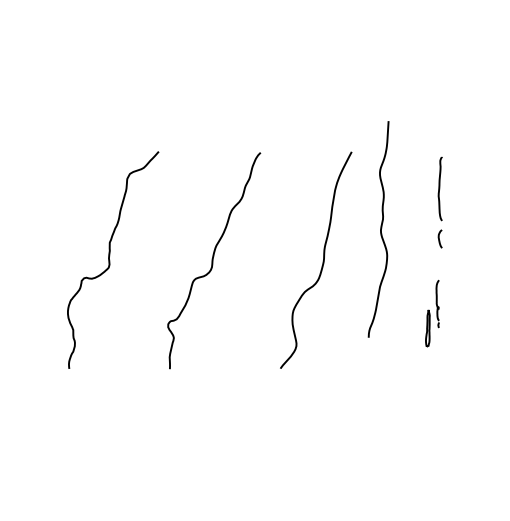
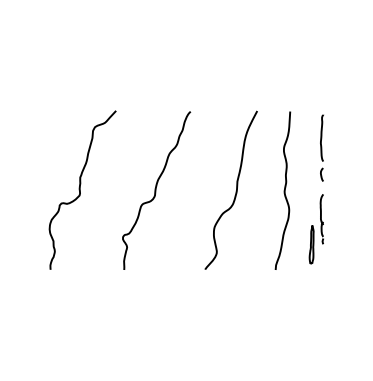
curve: (379, 229) -> (283, 190), moved
part: (431, 313) -> (315, 229), size x1.43

